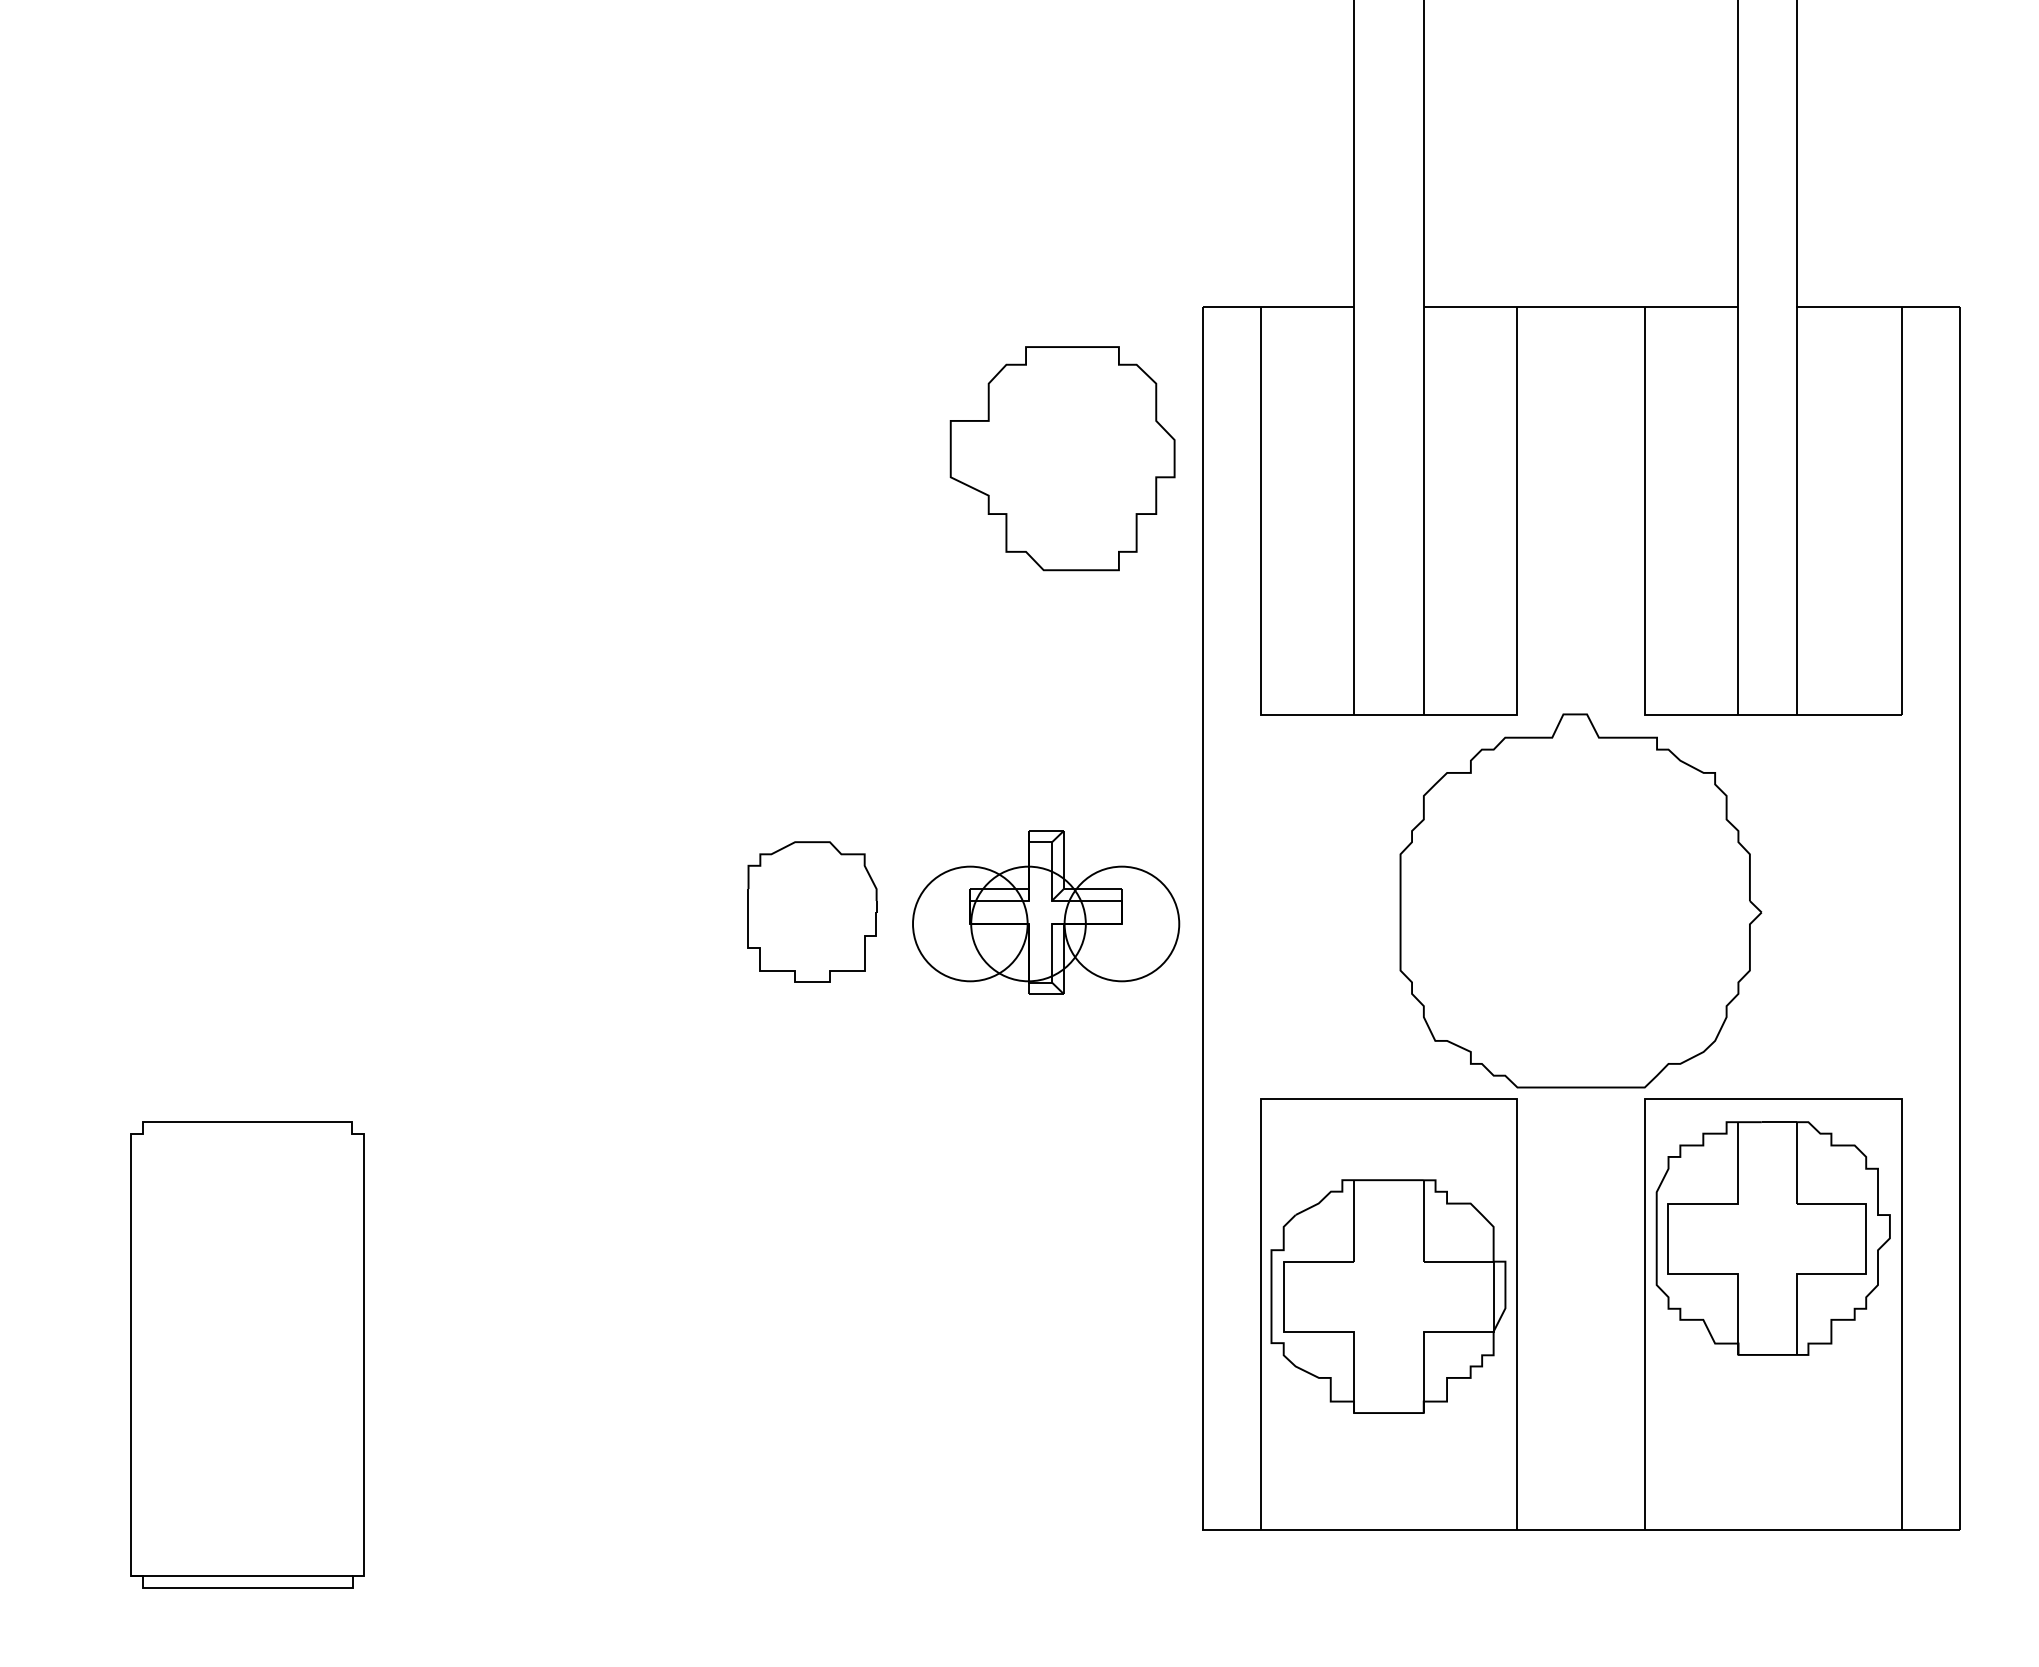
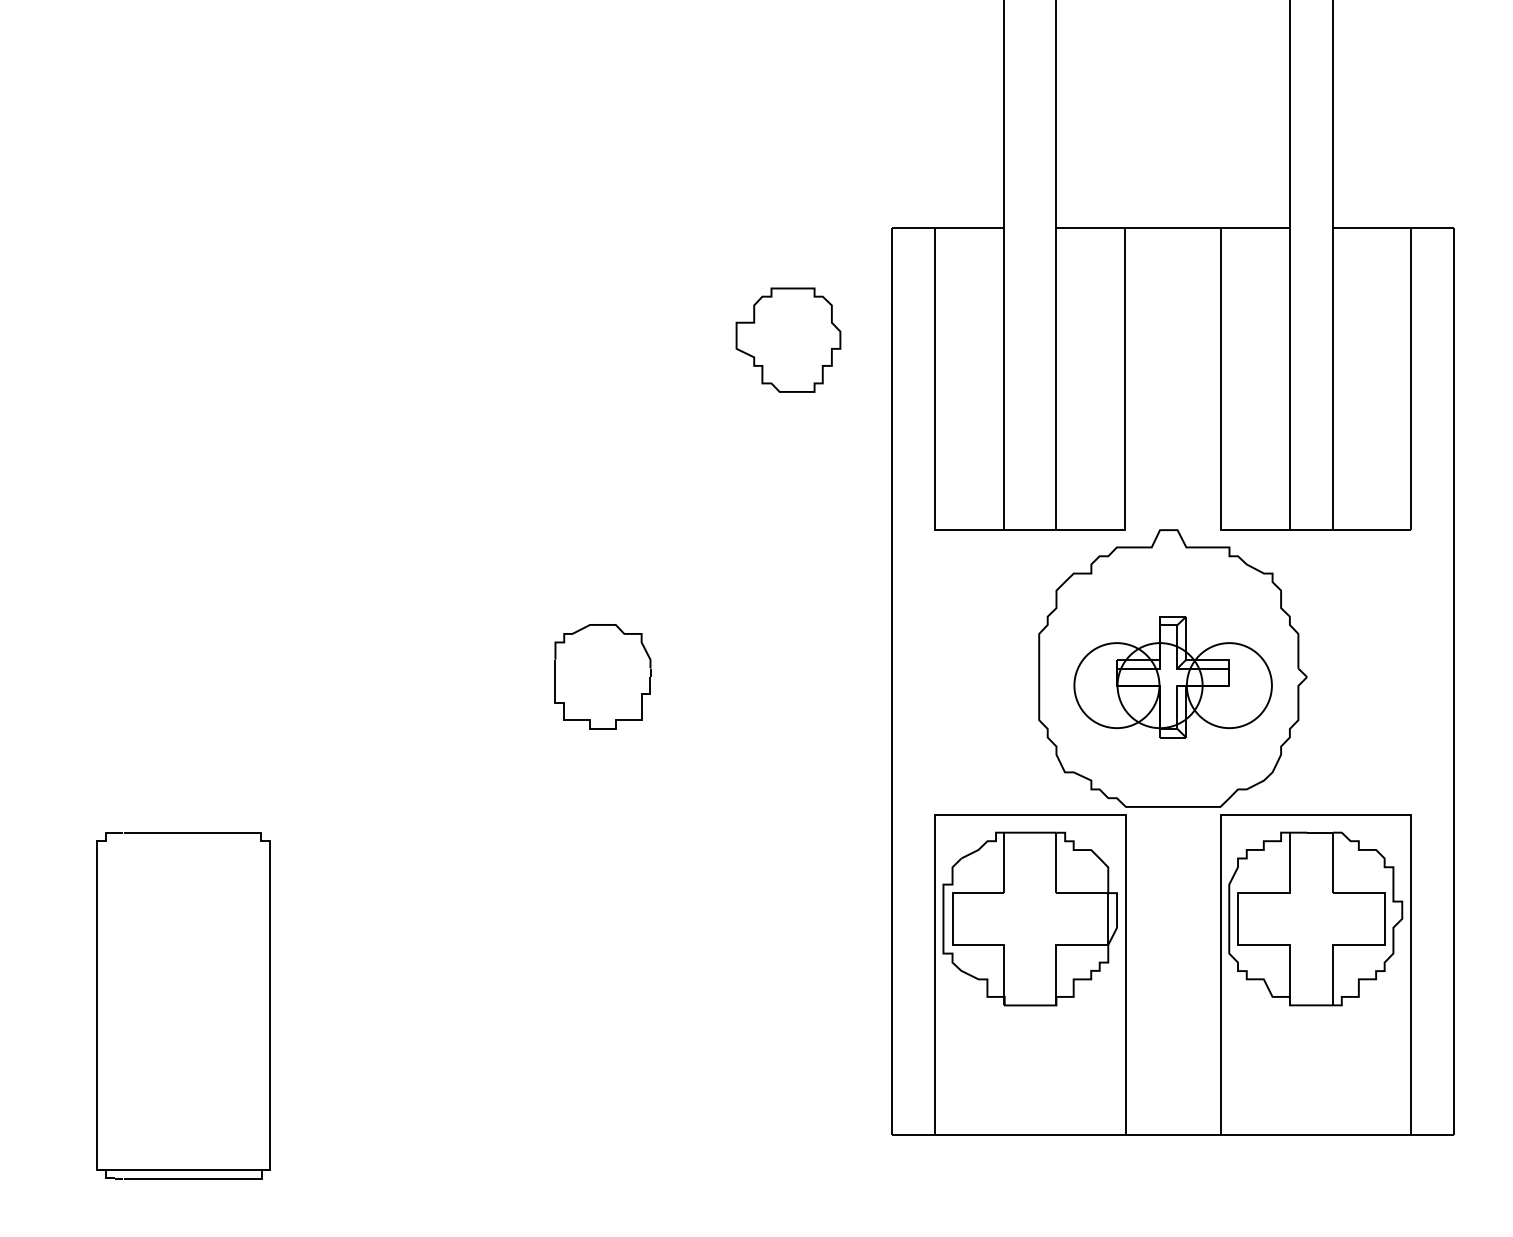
part: (1062, 457) -> (788, 339), size x0.62
part: (1046, 912) -> (1173, 677), moved
part: (1388, 1296) -> (1030, 918), moved

